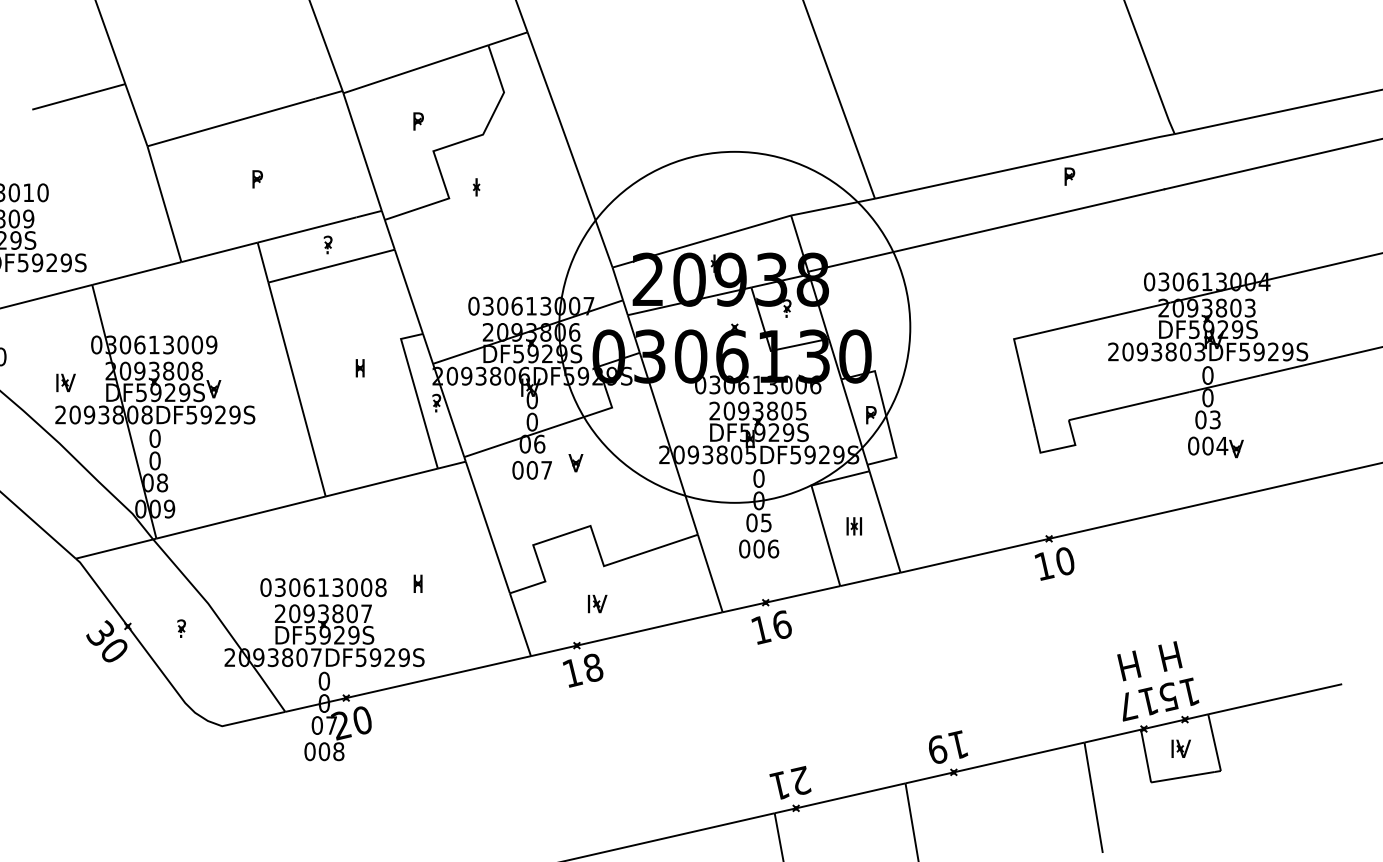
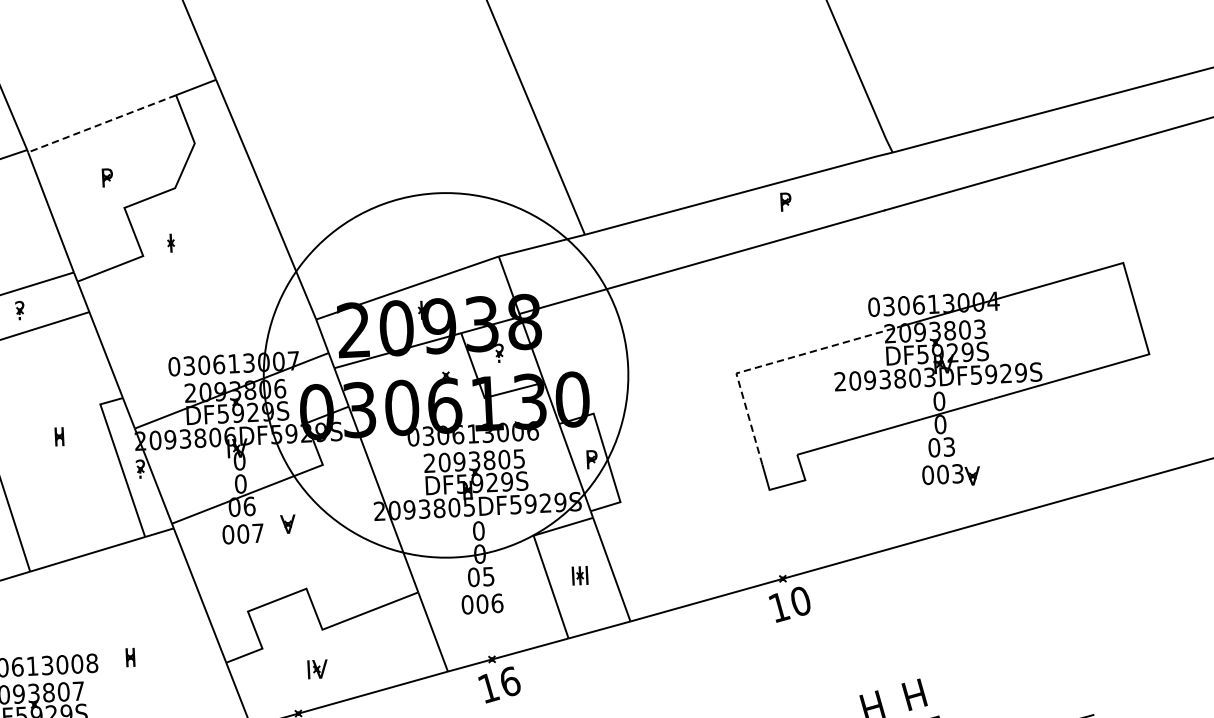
line: (415, 69) -> (101, 124), solid -> dashed
line: (1047, 331) -> (770, 363), solid -> dashed
text: (1222, 445) -> (958, 473), 004 -> 003

